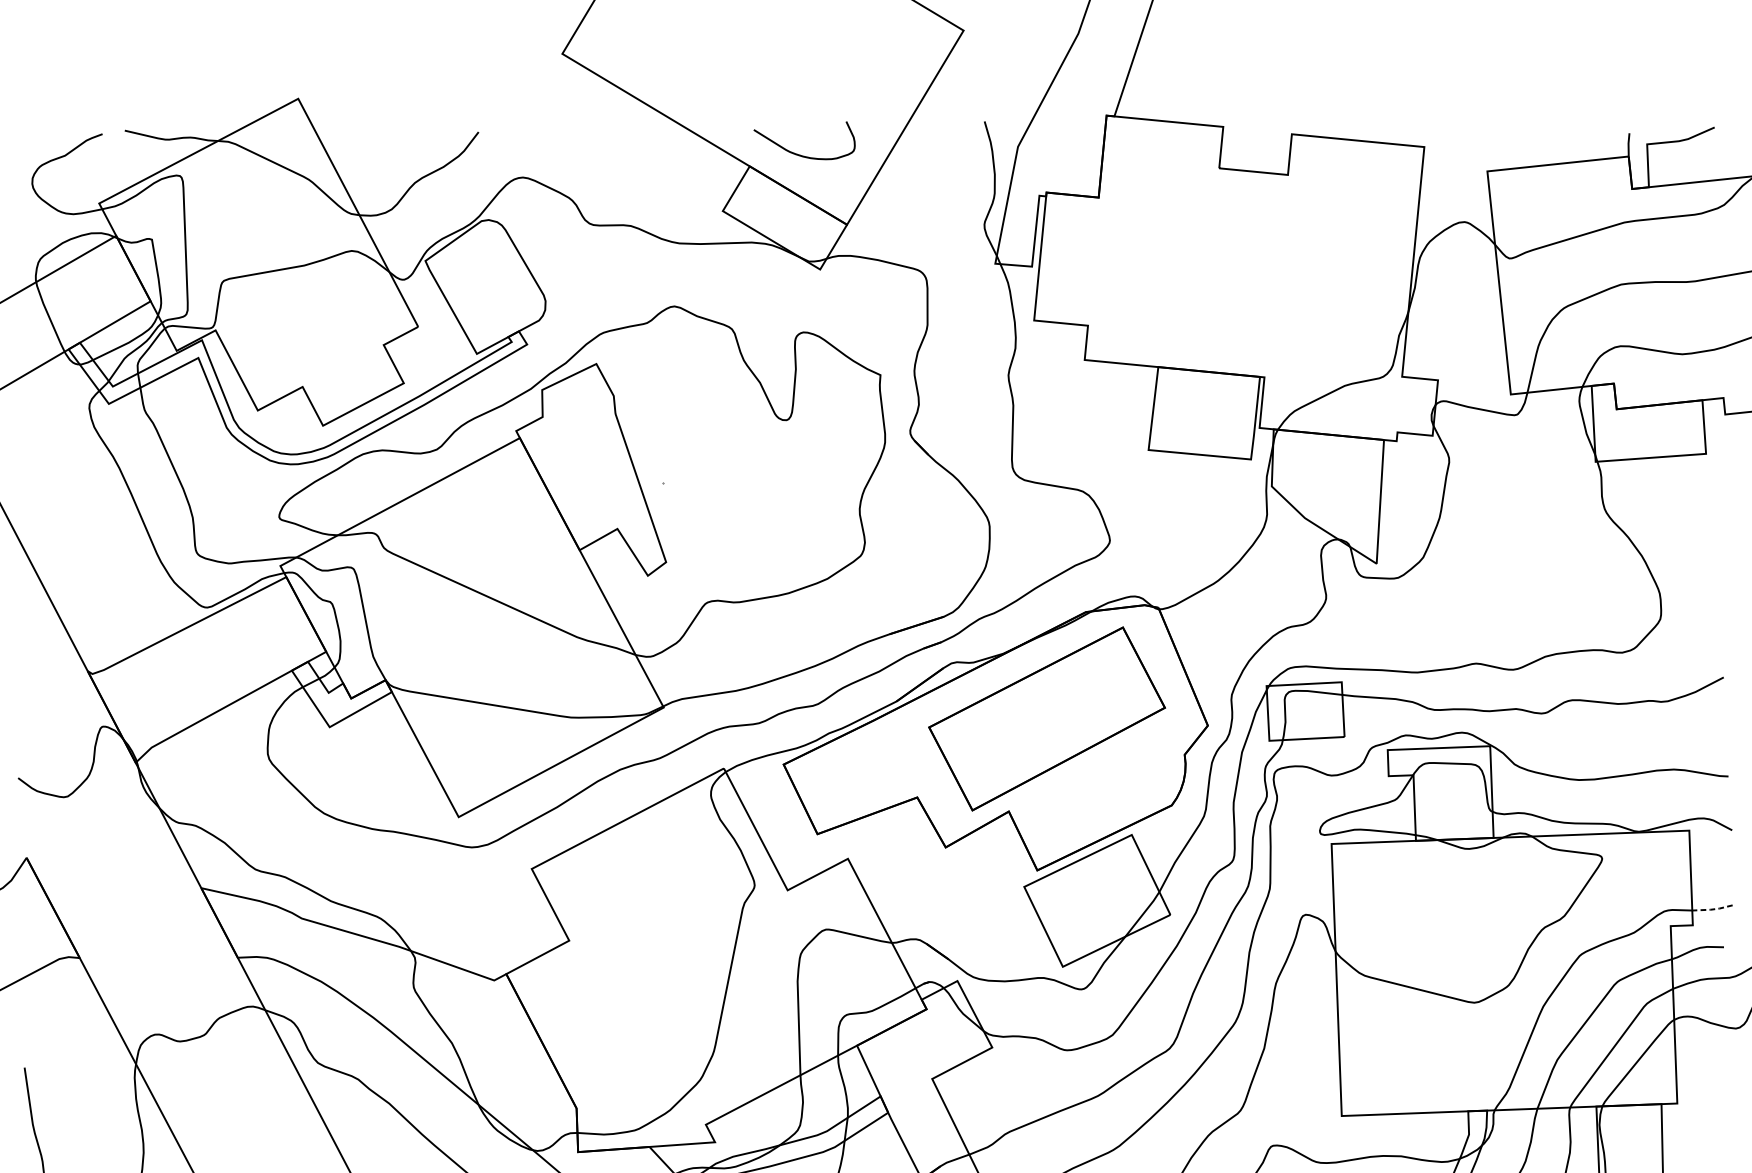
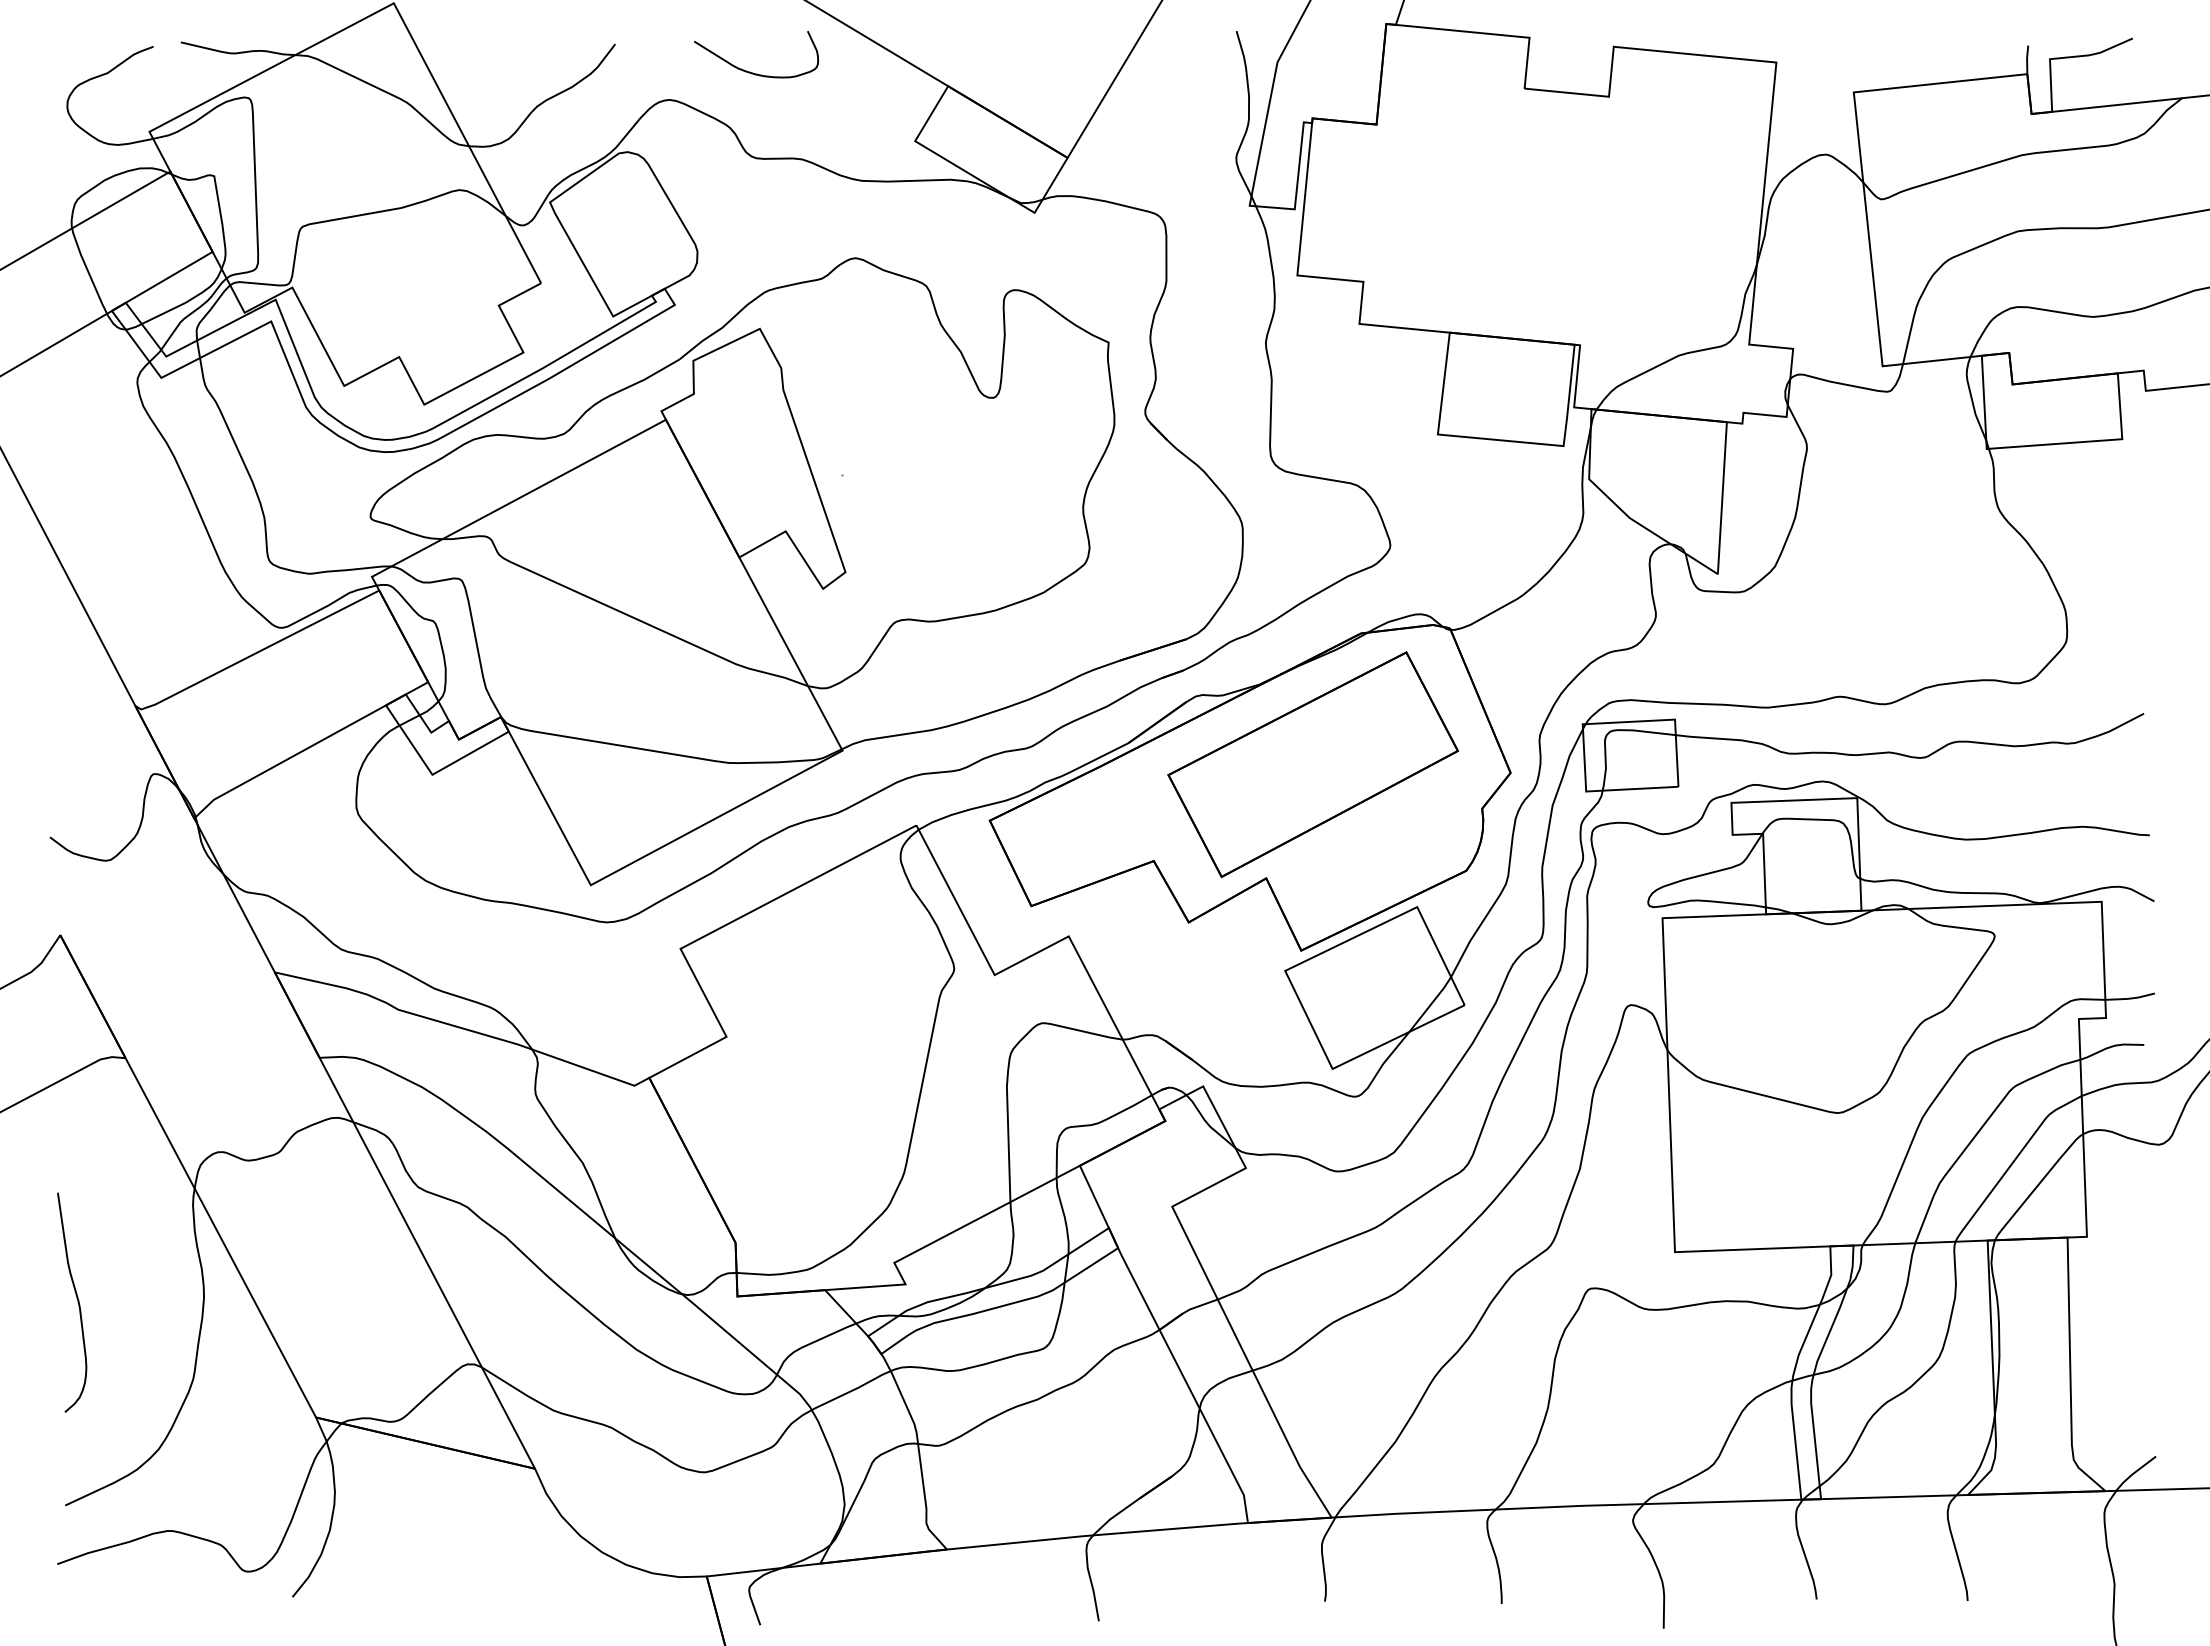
curve: (799, 154) -> (750, 71), moved
line: (1711, 909) -> (2129, 998), dashed -> solid

